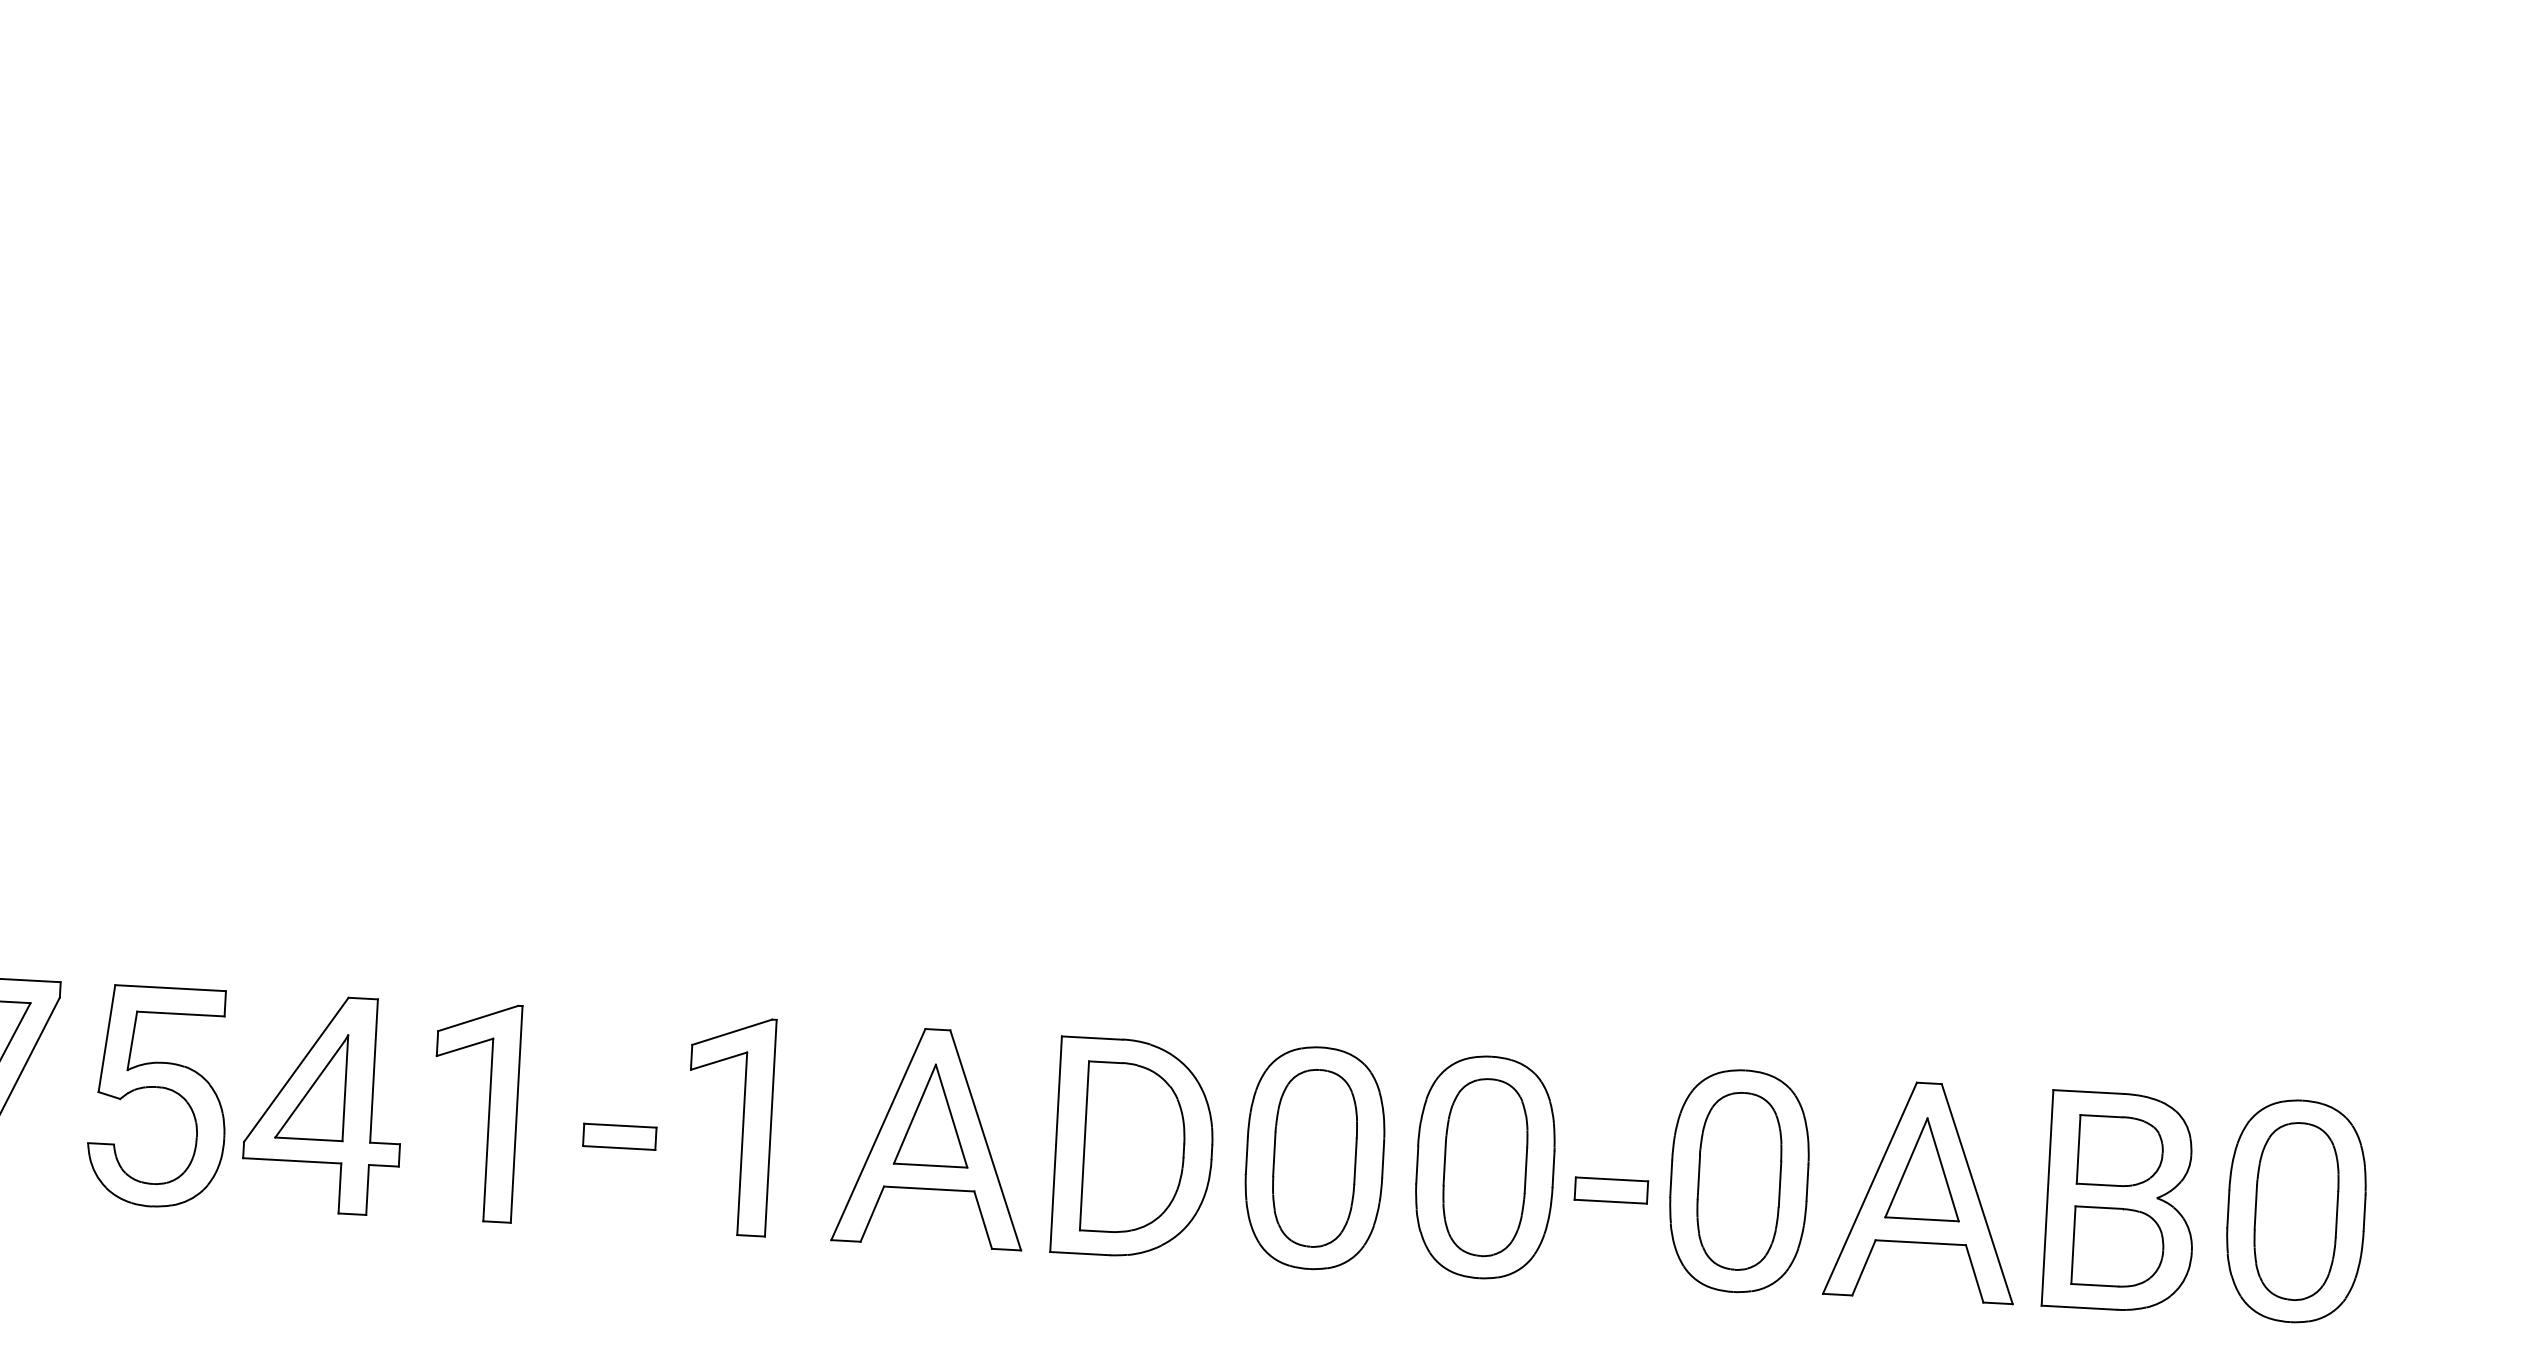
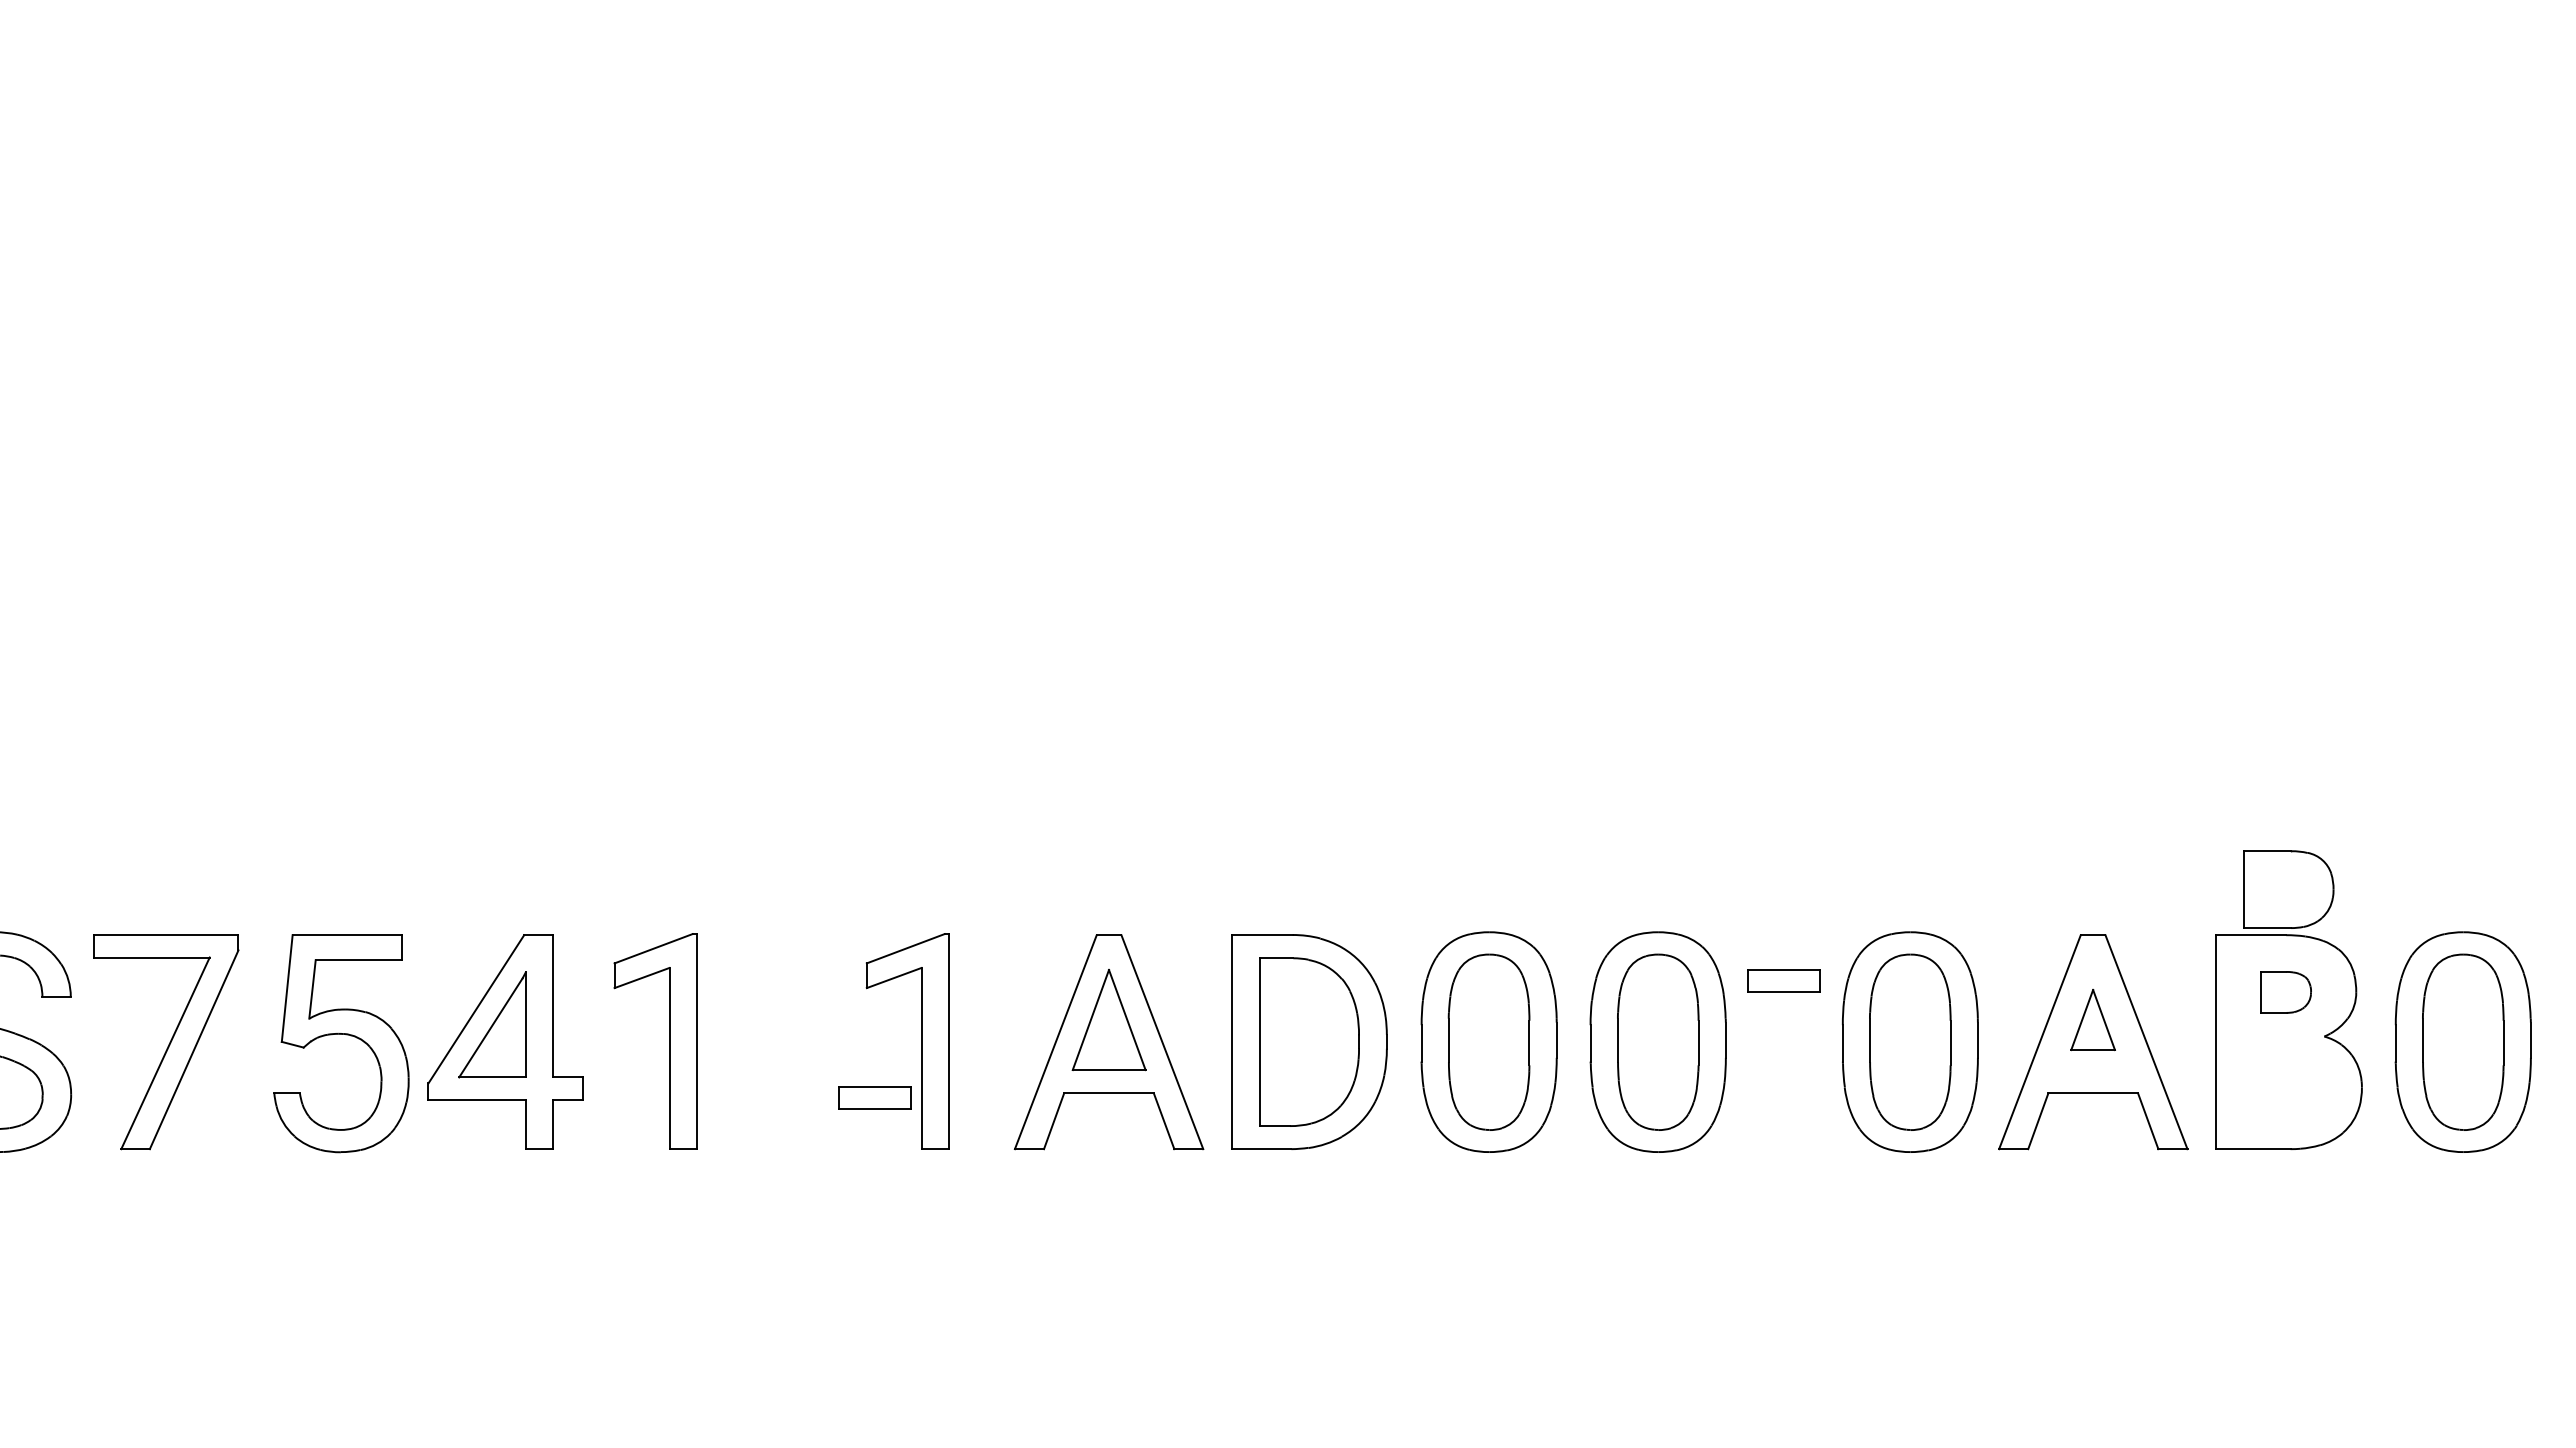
part: (619, 1136) -> (874, 1097), moved
part: (2120, 1151) -> (2285, 992), size x0.6
part: (1924, 1168) -> (2092, 1019), size x0.6
part: (1610, 1189) -> (1783, 980), moved
part: (2117, 1247) -> (2288, 889), moved

